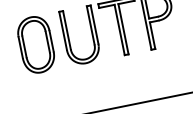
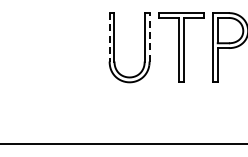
line: (94, 24) -> (149, 36), solid -> dashed
line: (63, 31) -> (109, 37), solid -> dashed
part: (35, 44) -> (72, 47), removed

